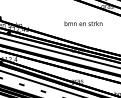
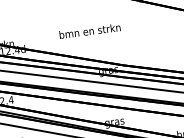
text: (83, 23) -> (89, 30), moved

